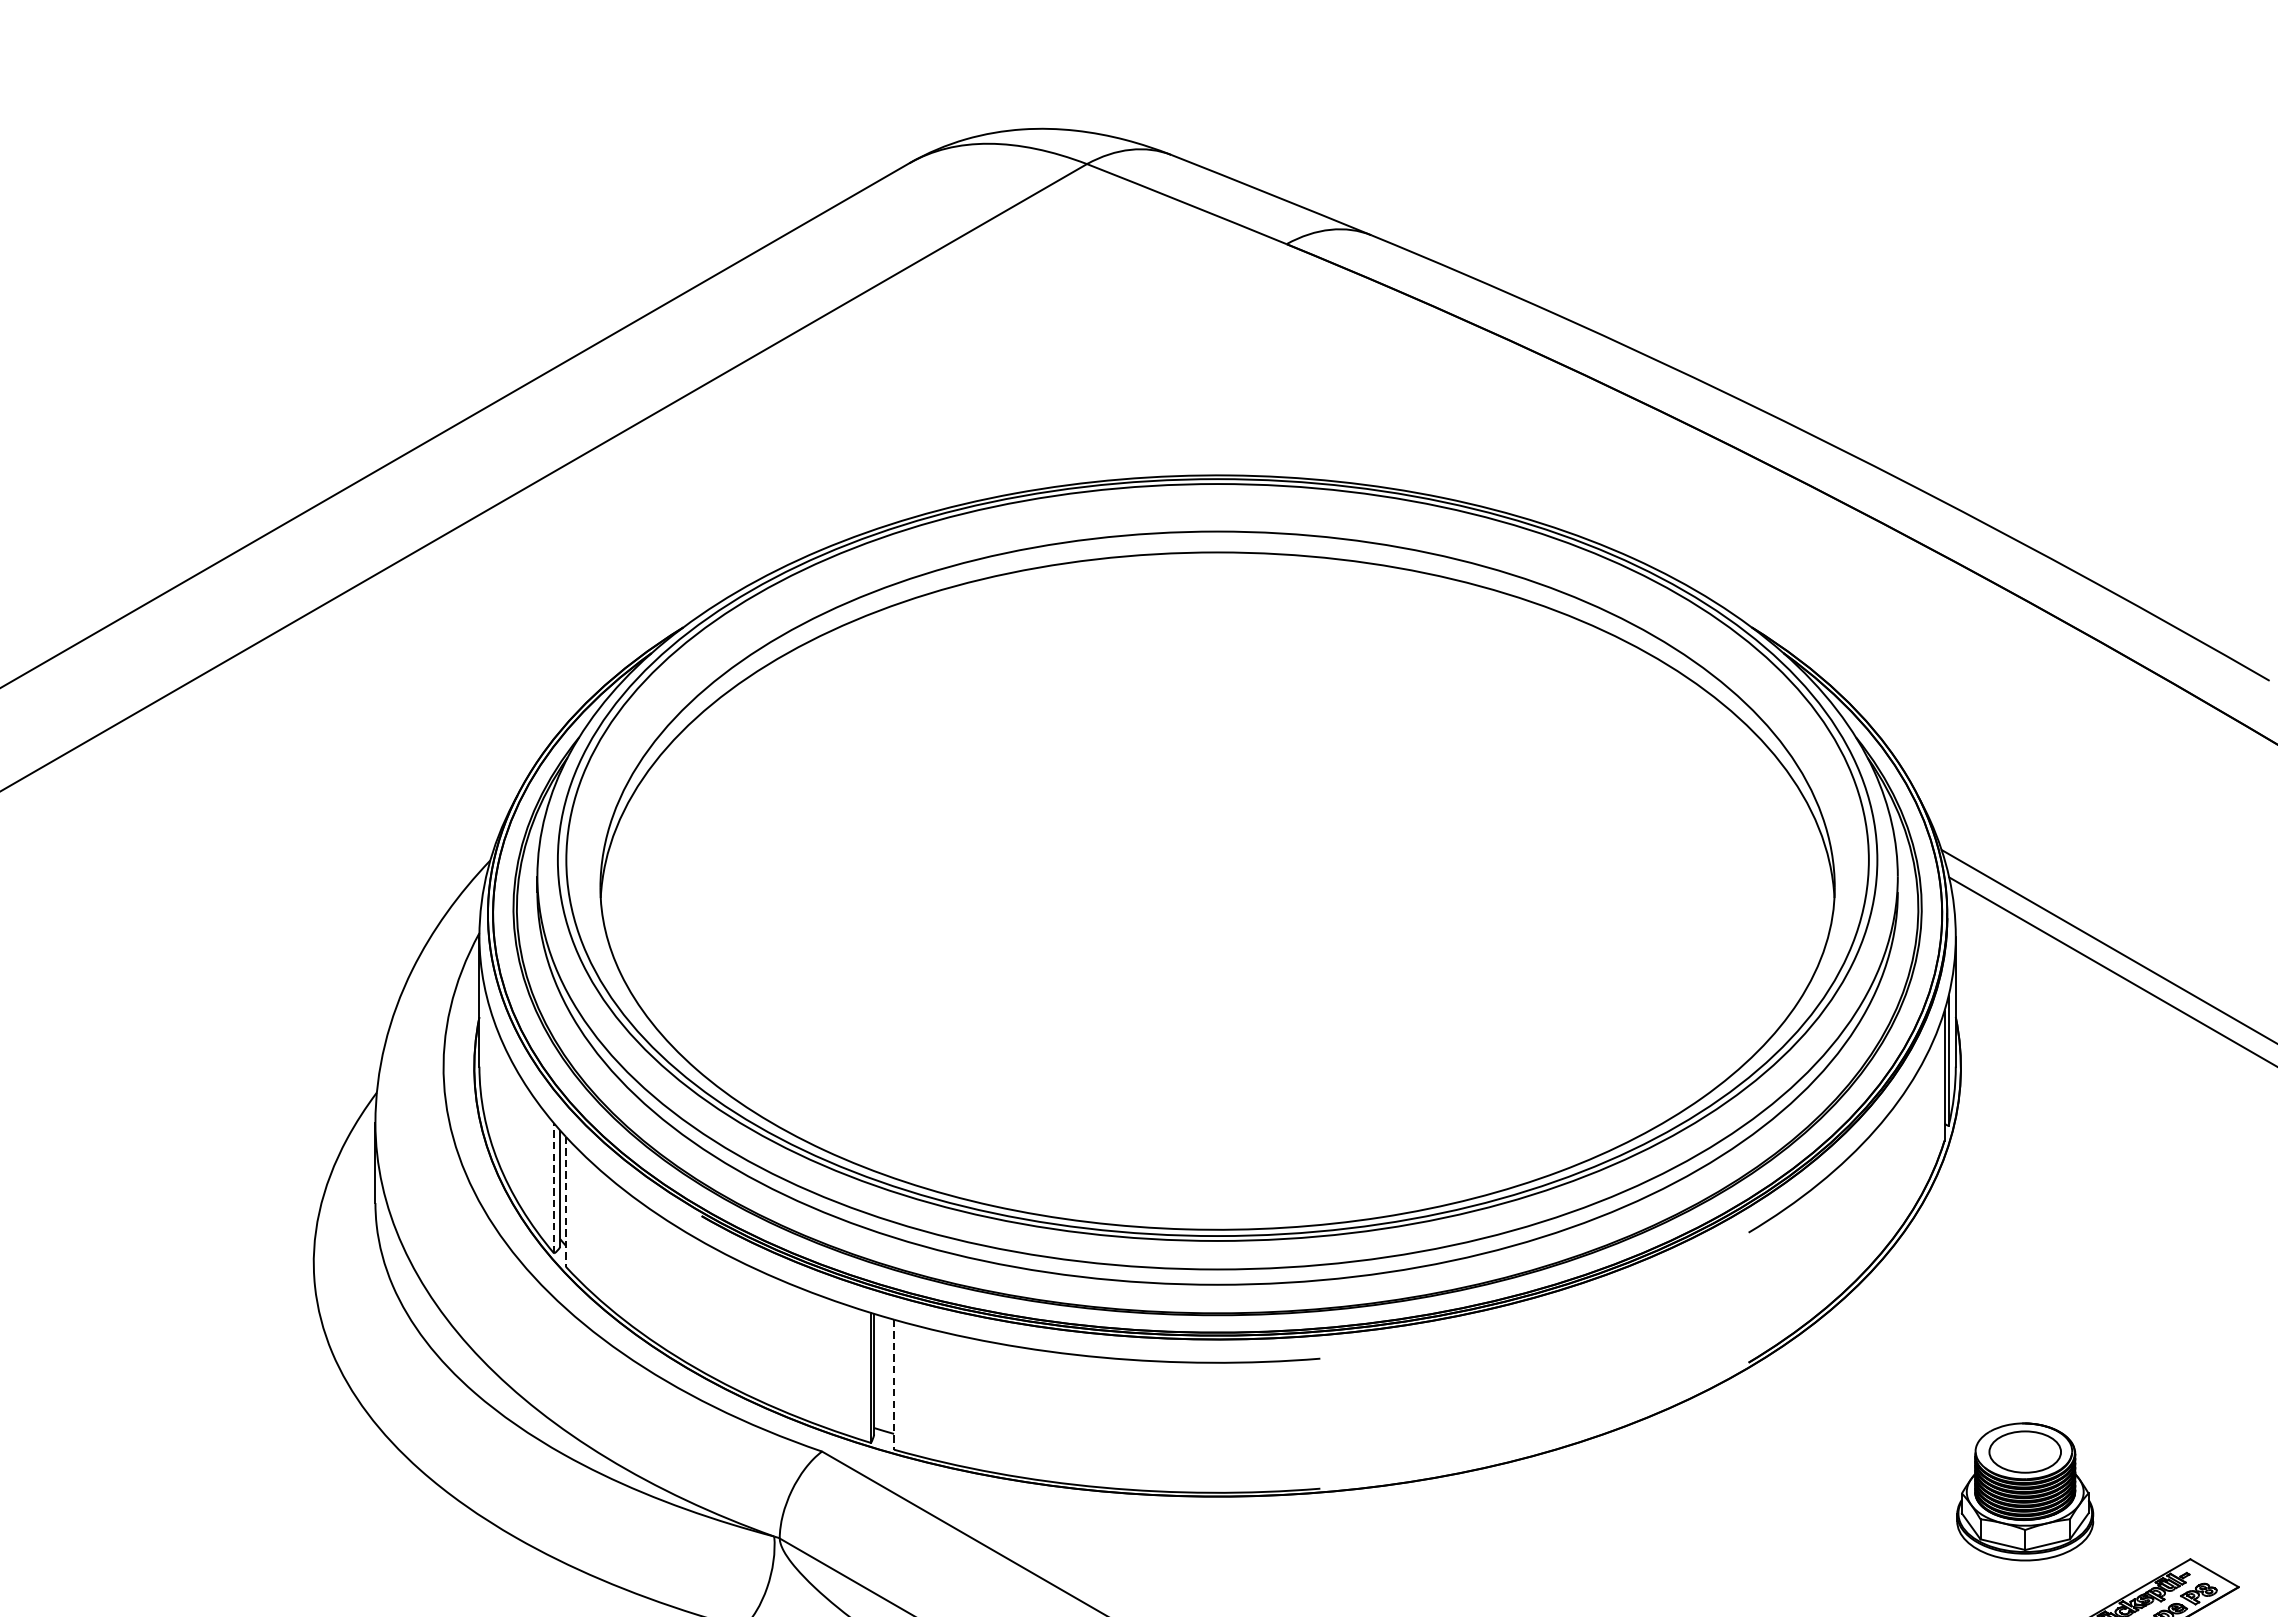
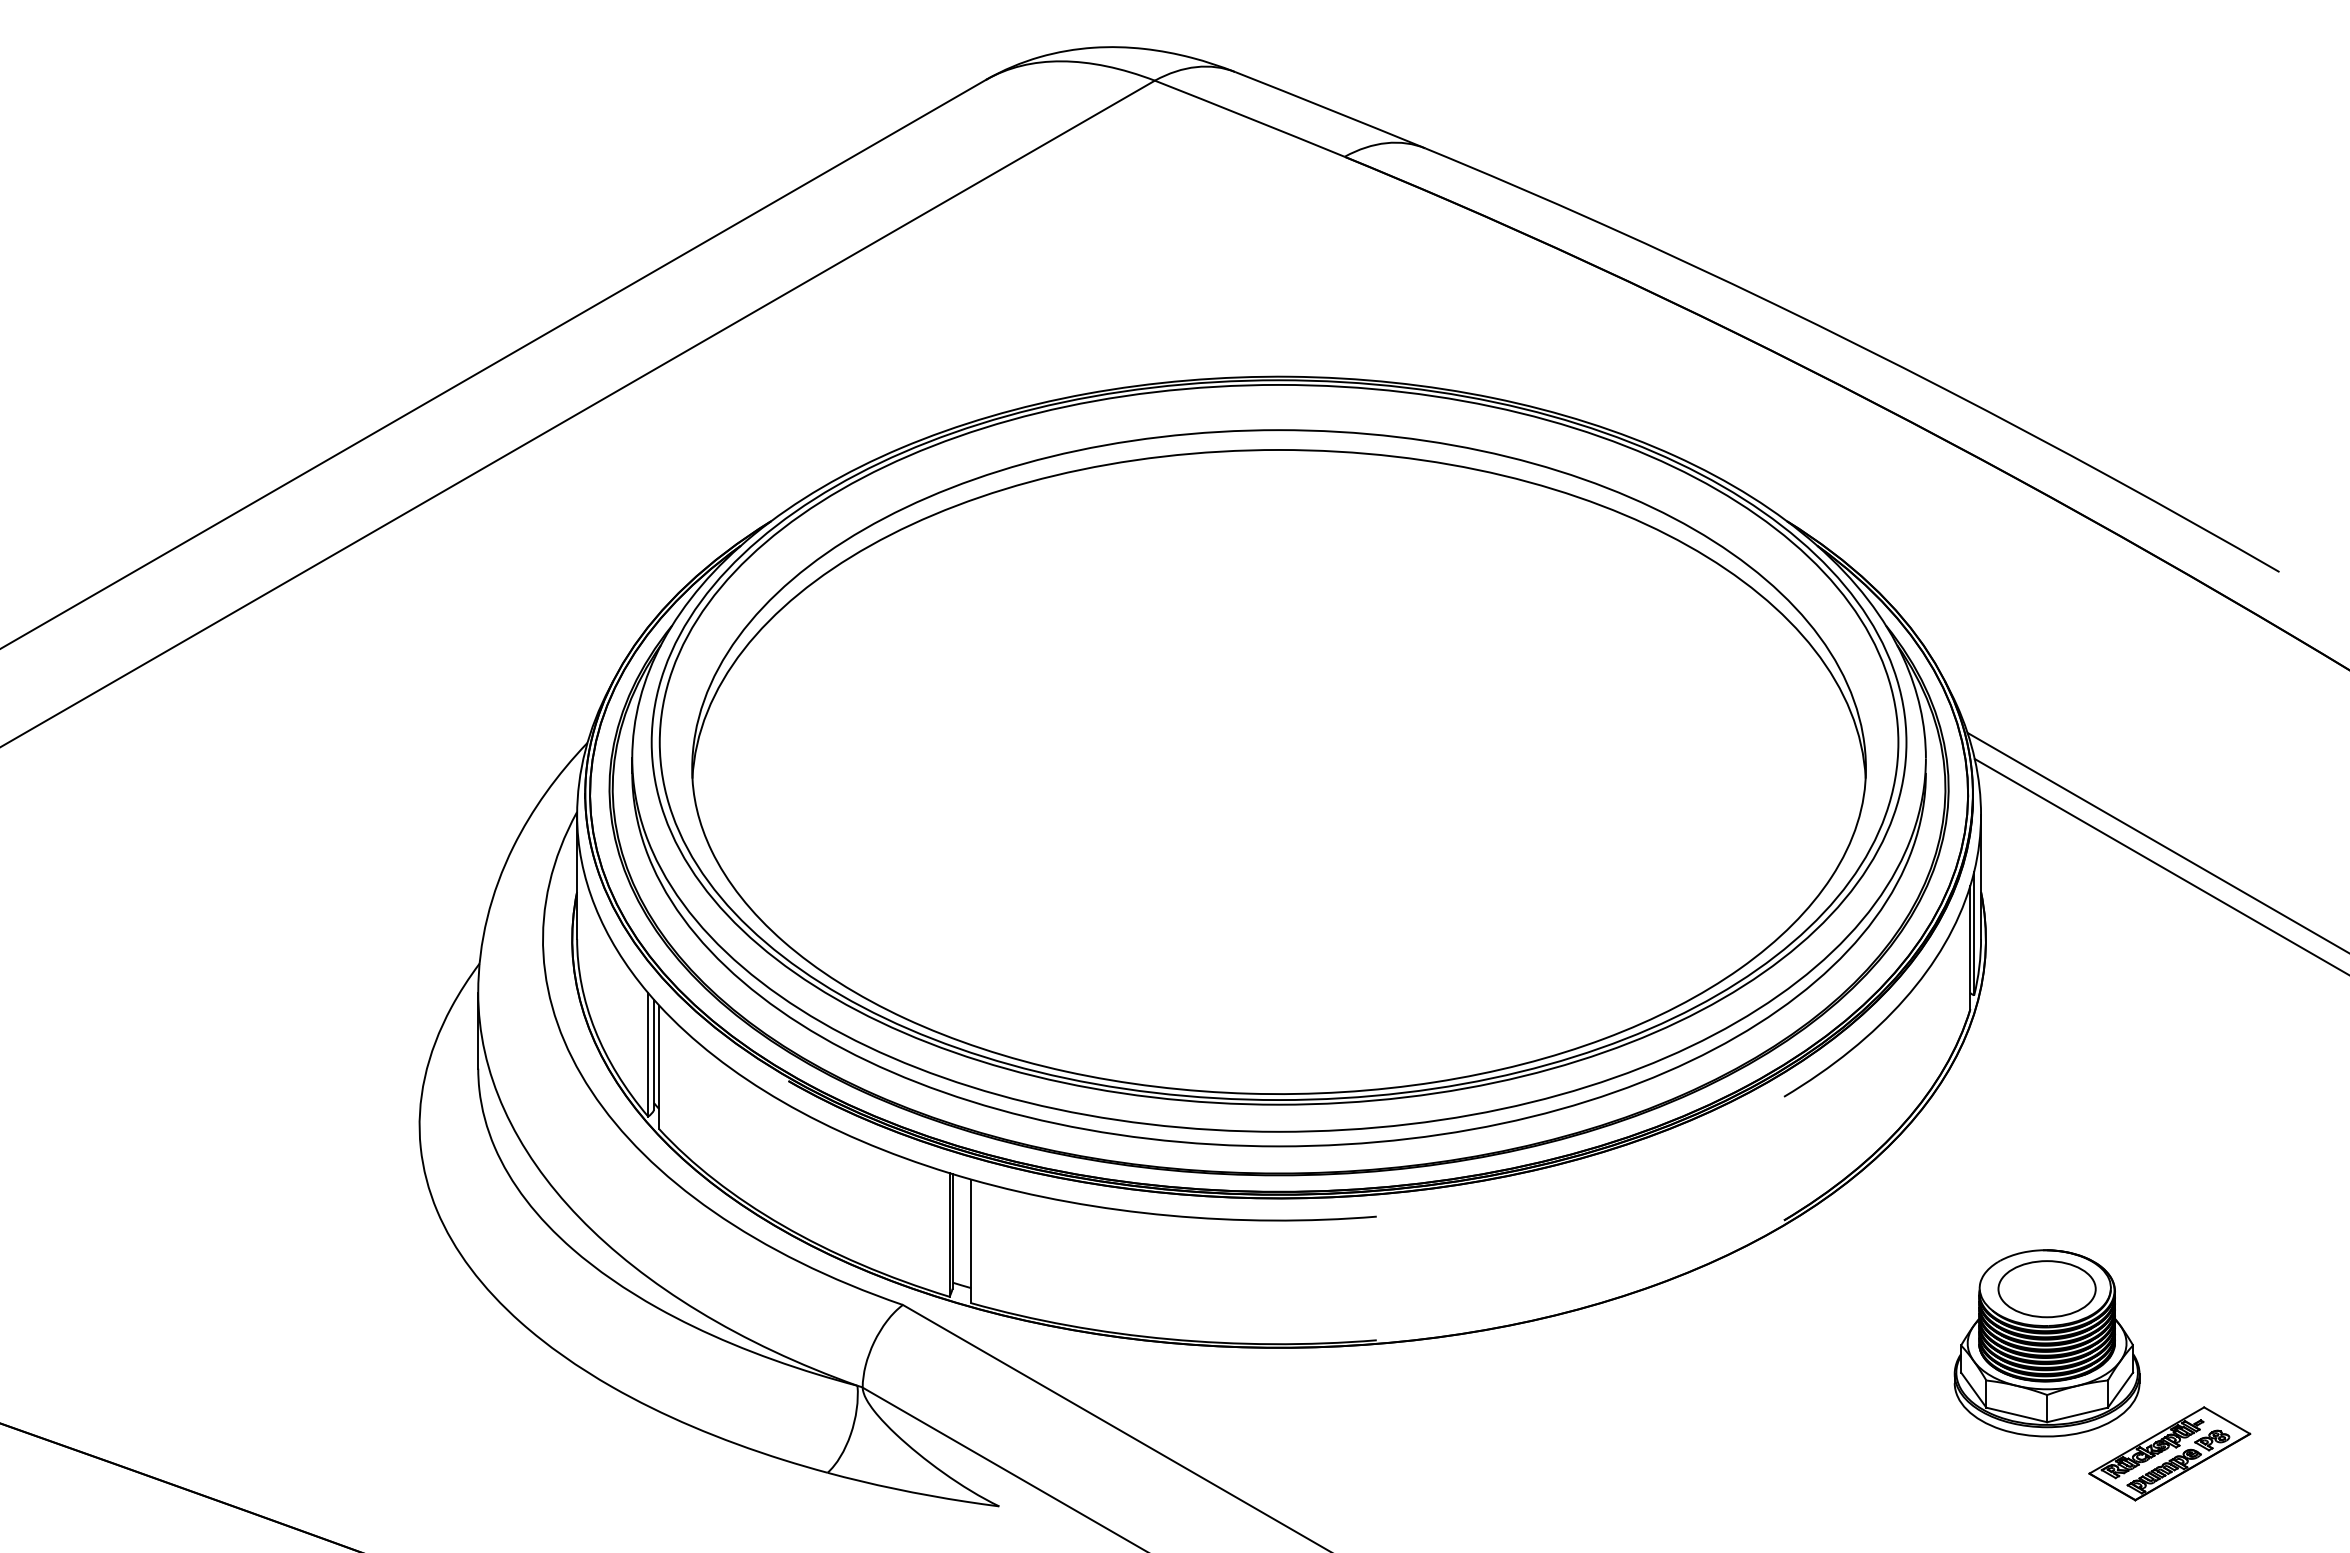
line: (554, 1188) -> (648, 1054), dashed -> solid
line: (566, 1201) -> (659, 1067), dashed -> solid
line: (894, 1384) -> (971, 1241), dashed -> solid
part: (2024, 1492) -> (2046, 1343), size x1.43

